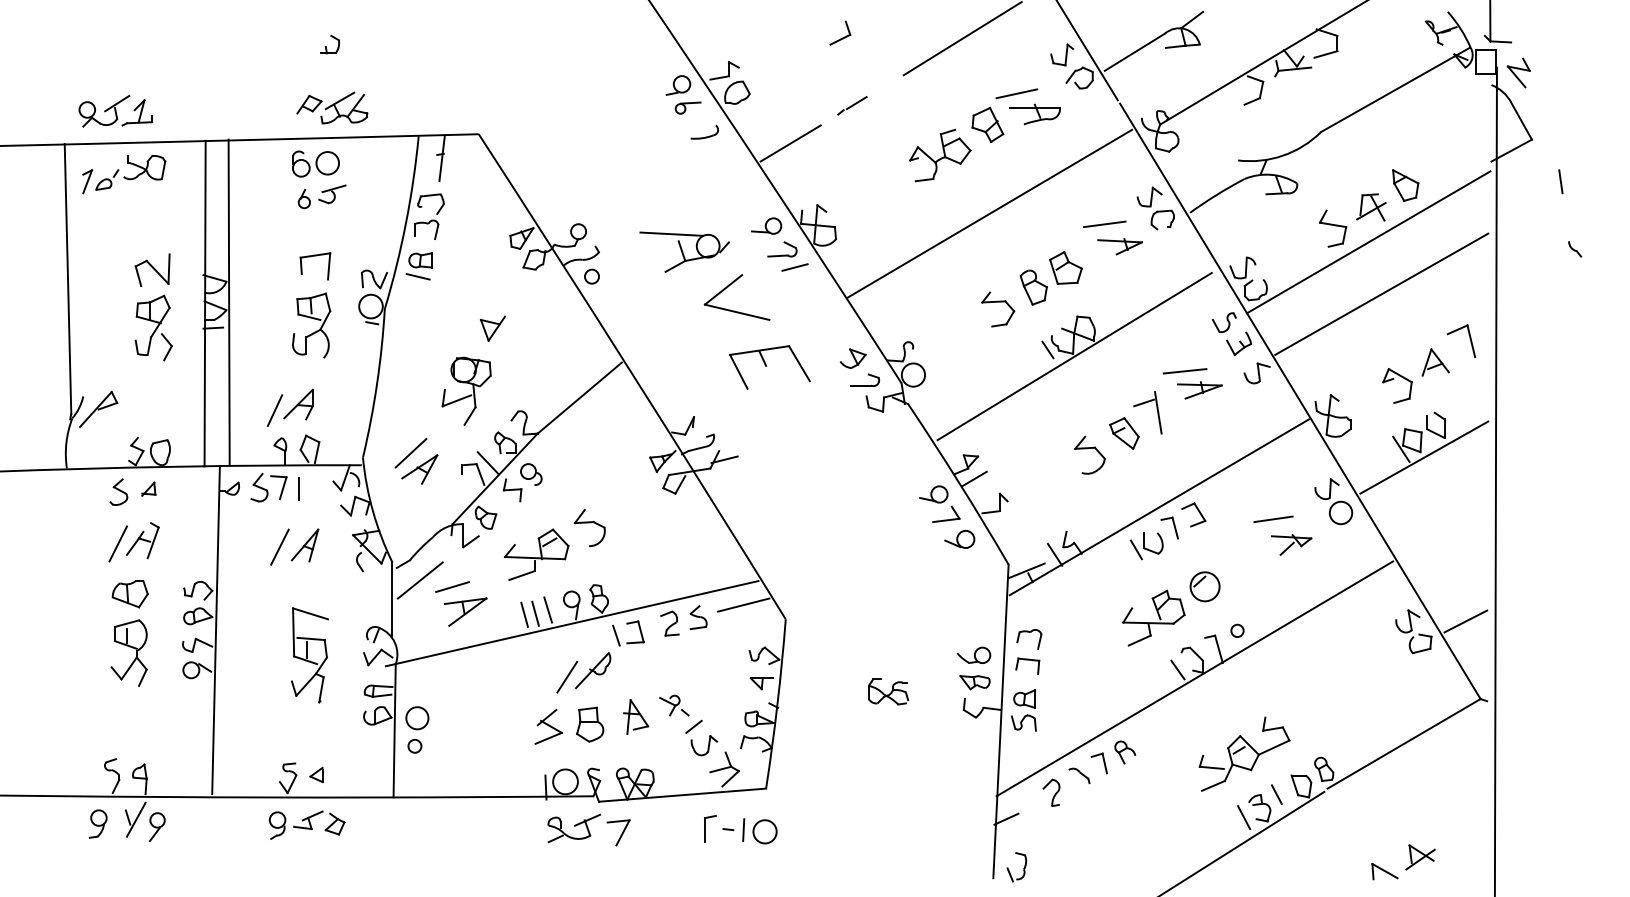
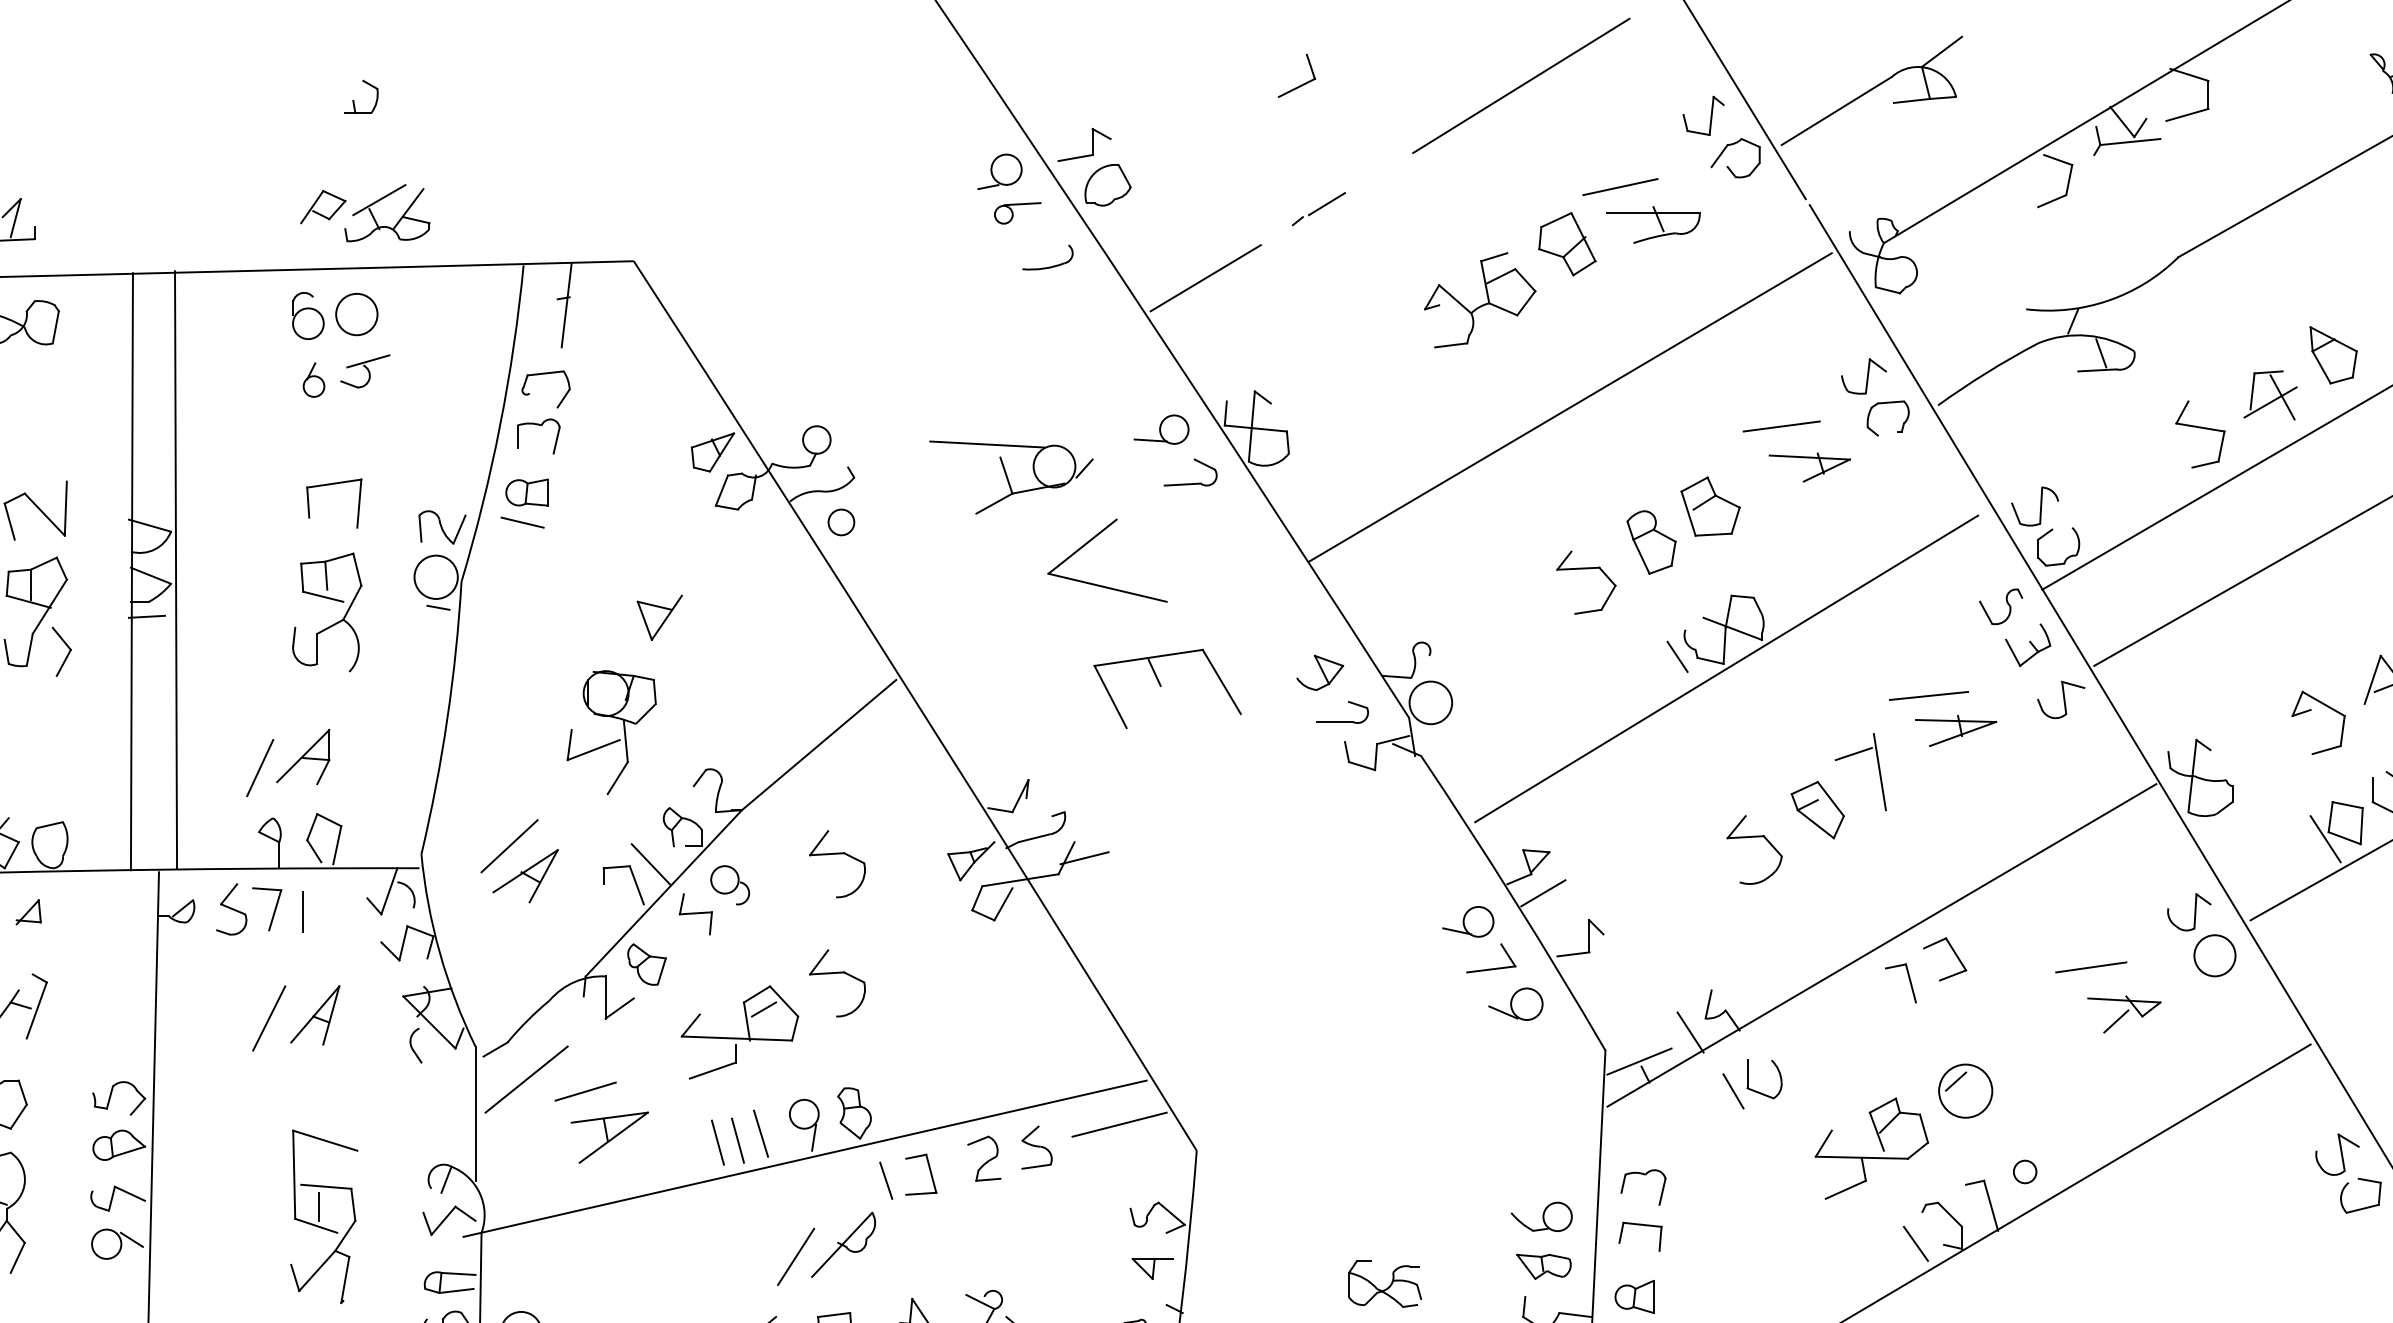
line: (794, 267) -> (1212, 505), removed
part: (589, 462) -> (836, 863), added
part: (1146, 546) -> (1751, 1085), moved

